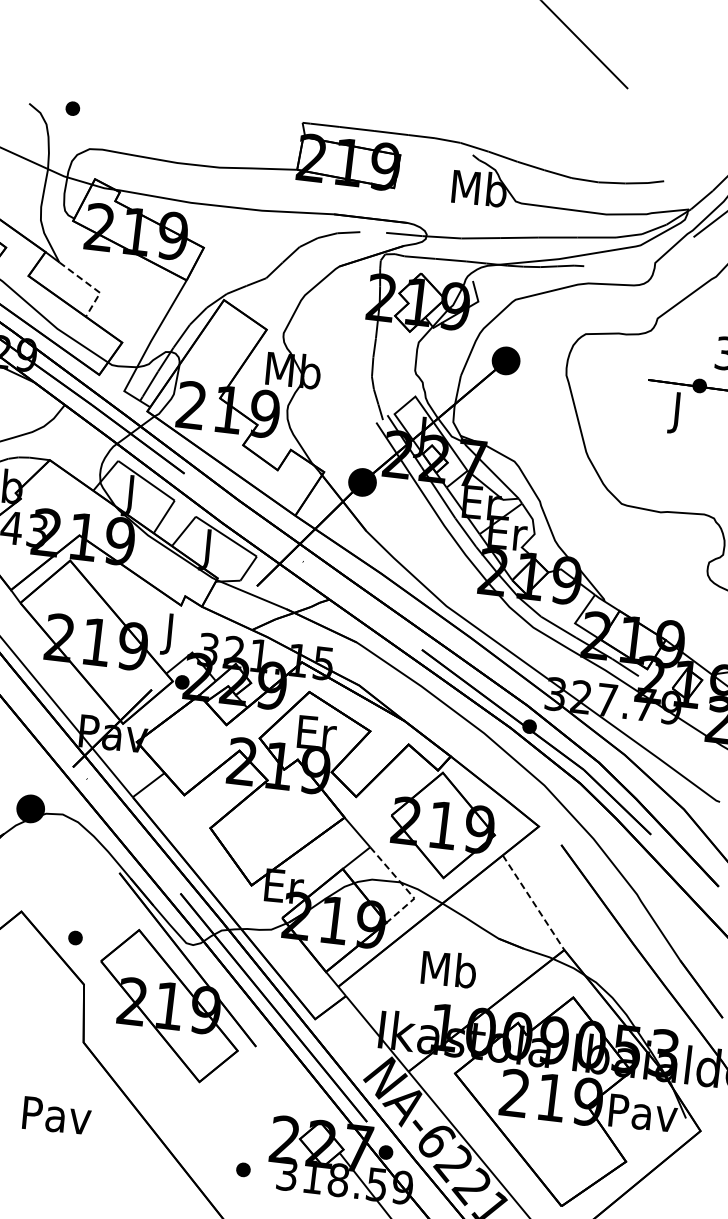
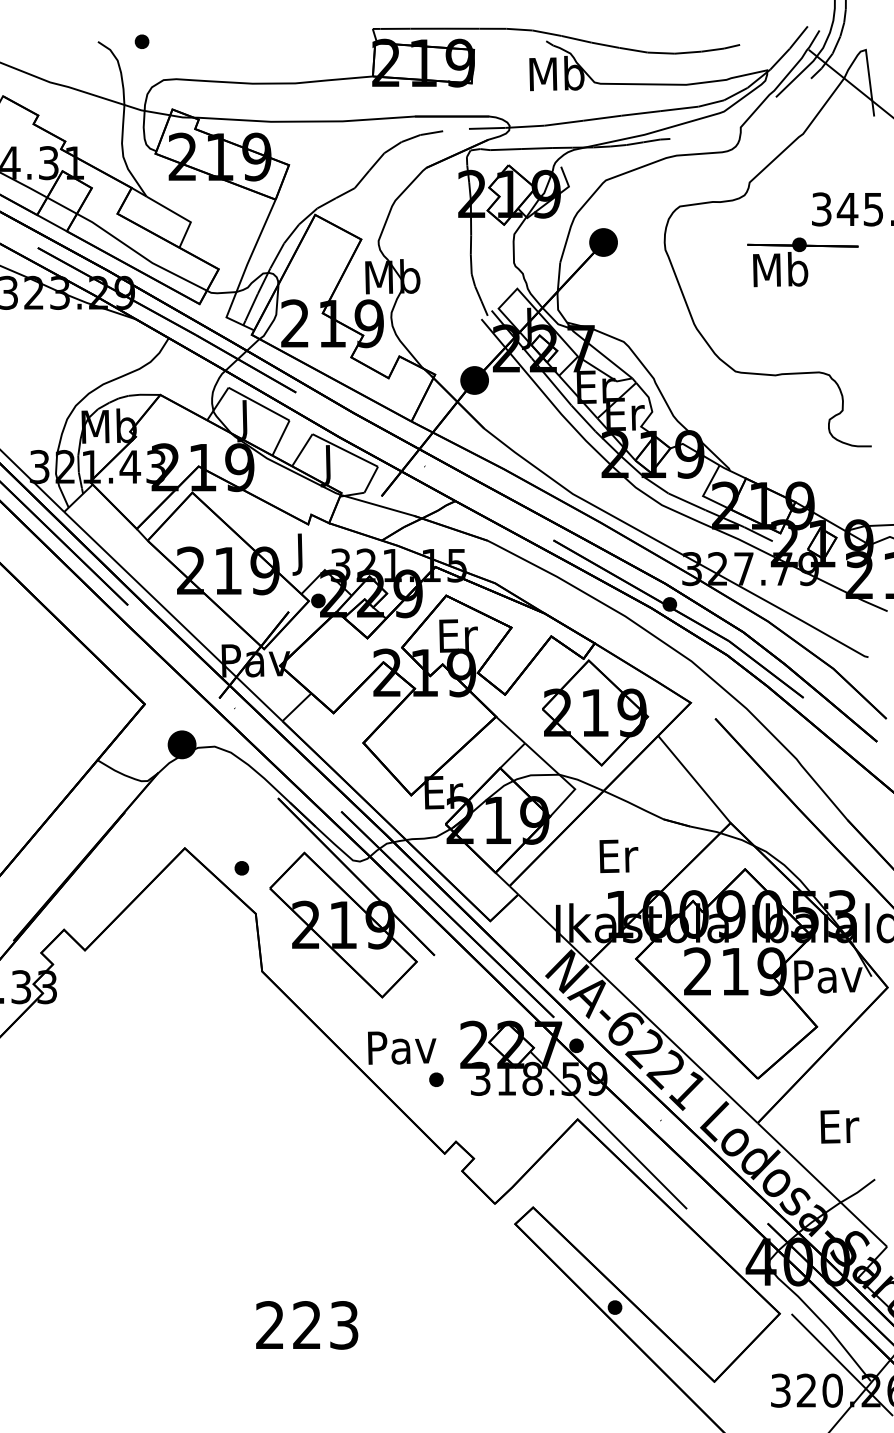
line: (91, 286) -> (181, 216), dashed -> solid
text: (677, 412) -> (780, 273), J -> Mb
line: (405, 887) -> (564, 779), dashed -> solid
line: (533, 902) -> (694, 779), dashed -> solid
text: (448, 969) -> (617, 855), Mb -> Er
text: (57, 1115) -> (402, 1047), moved

